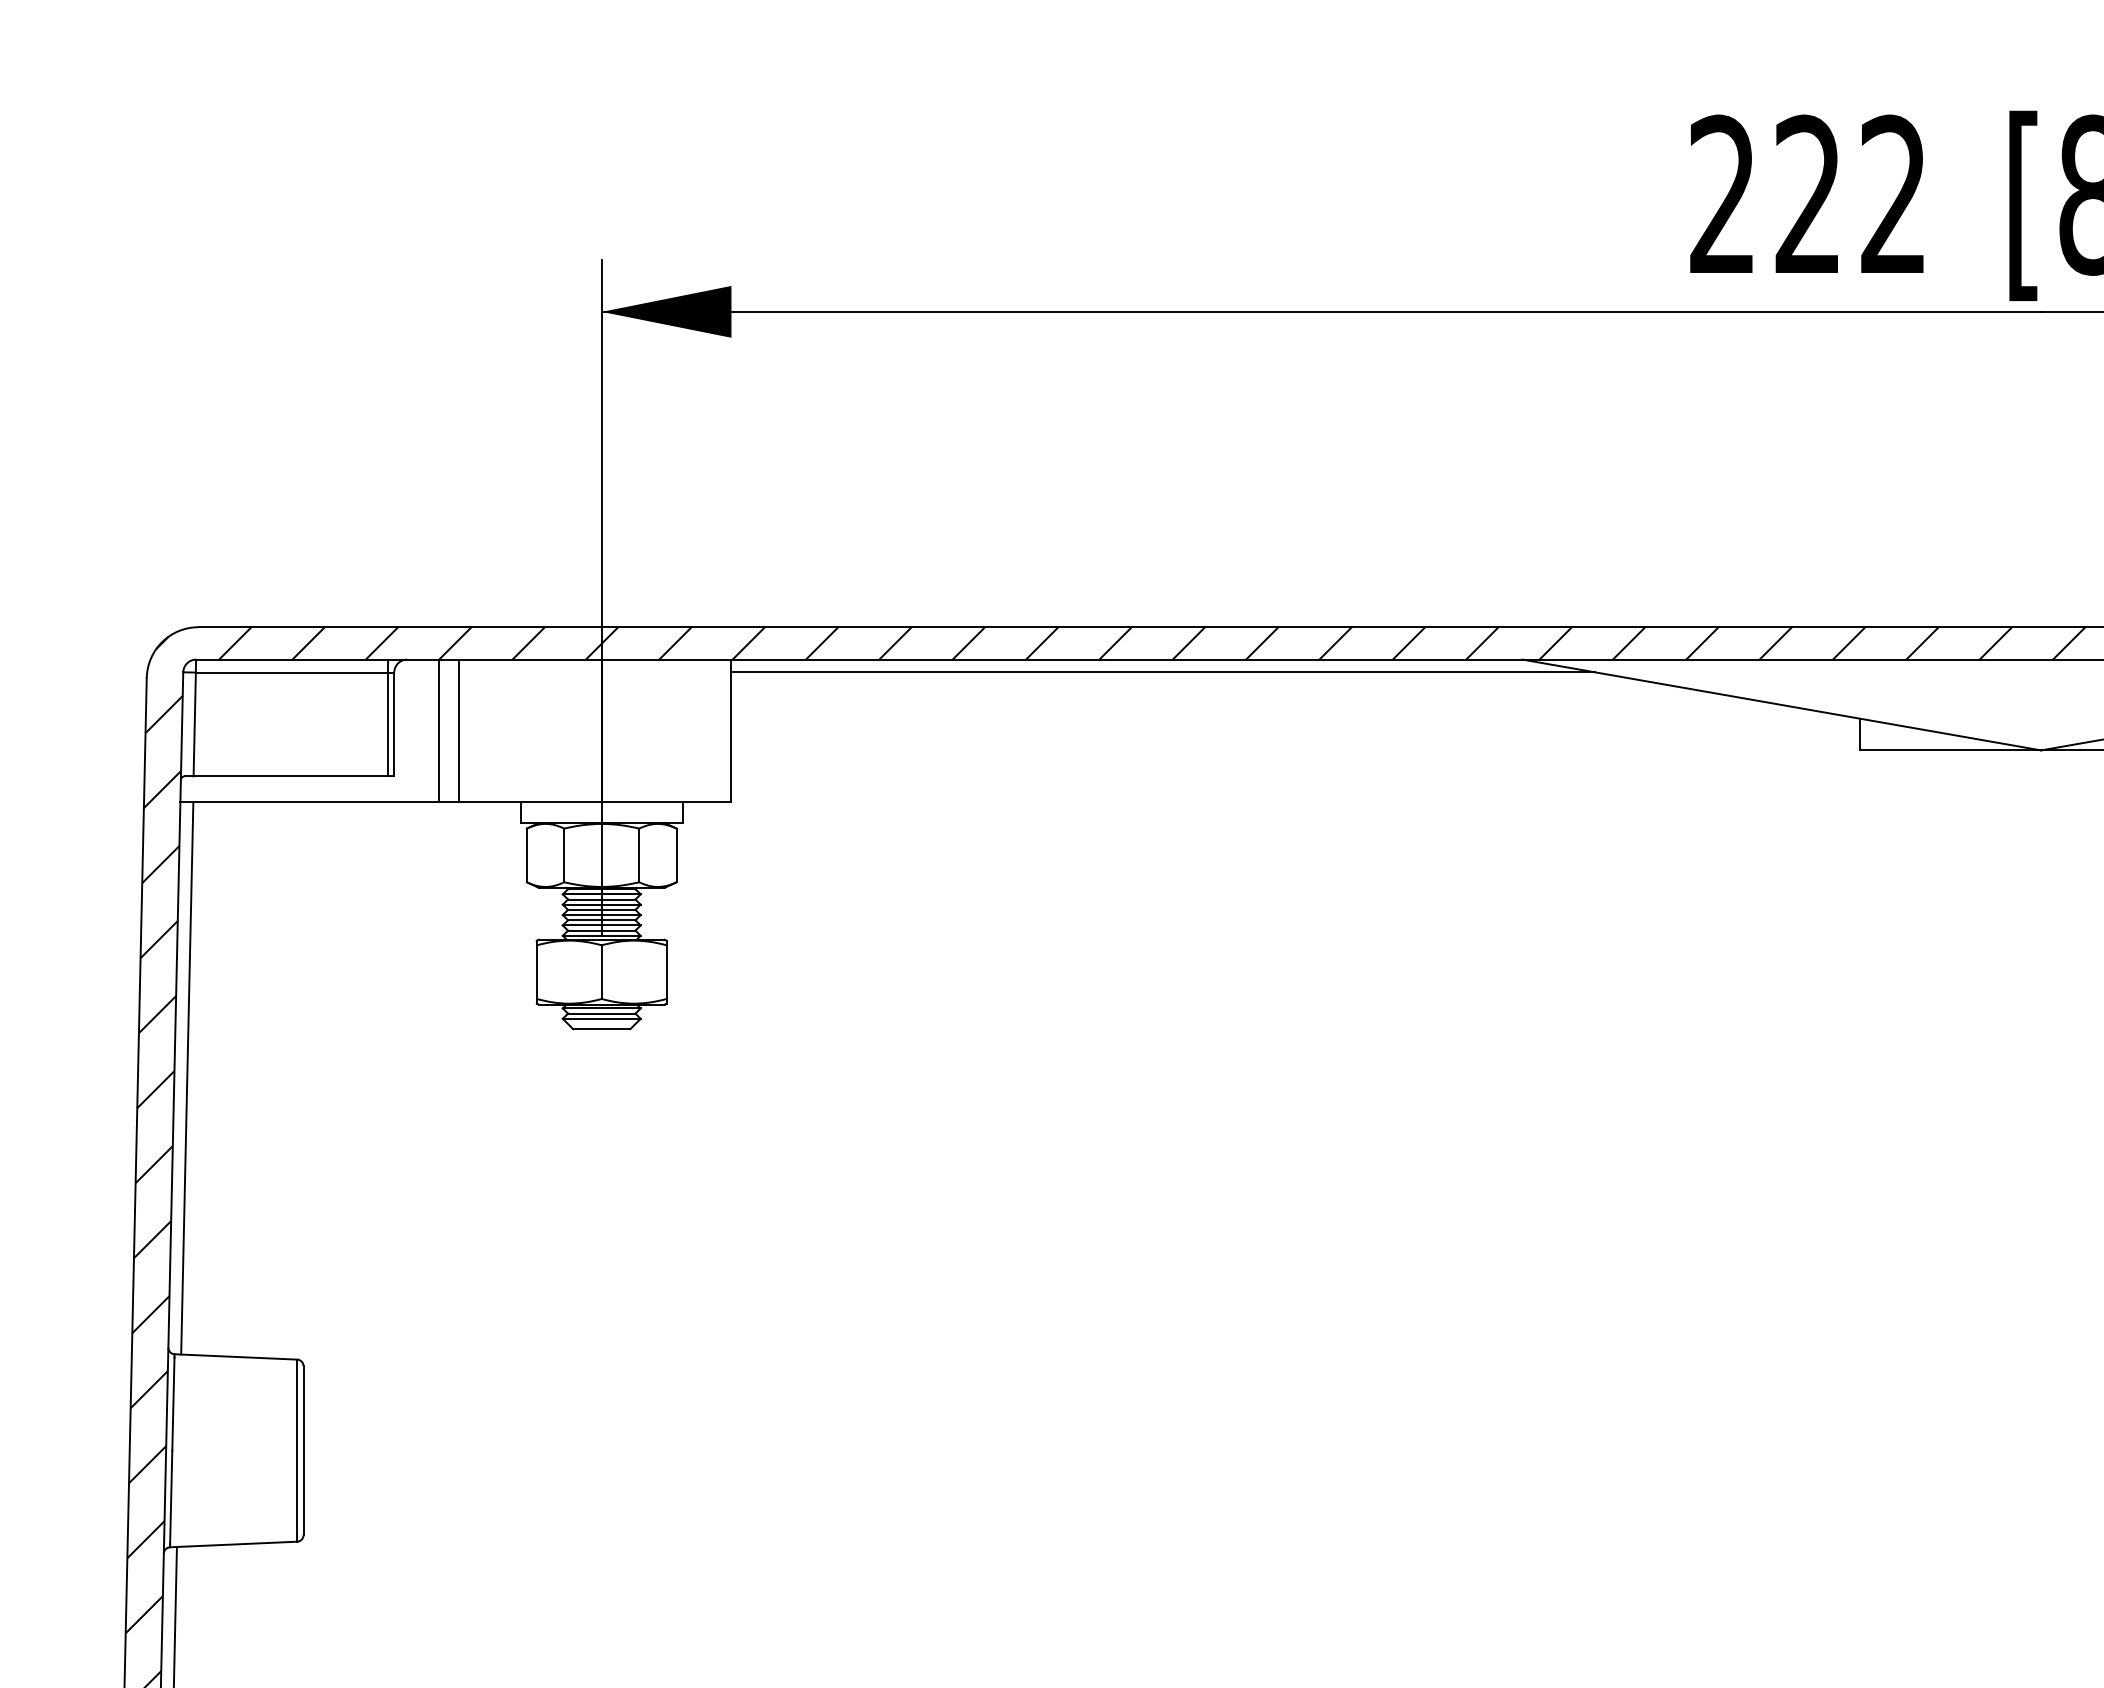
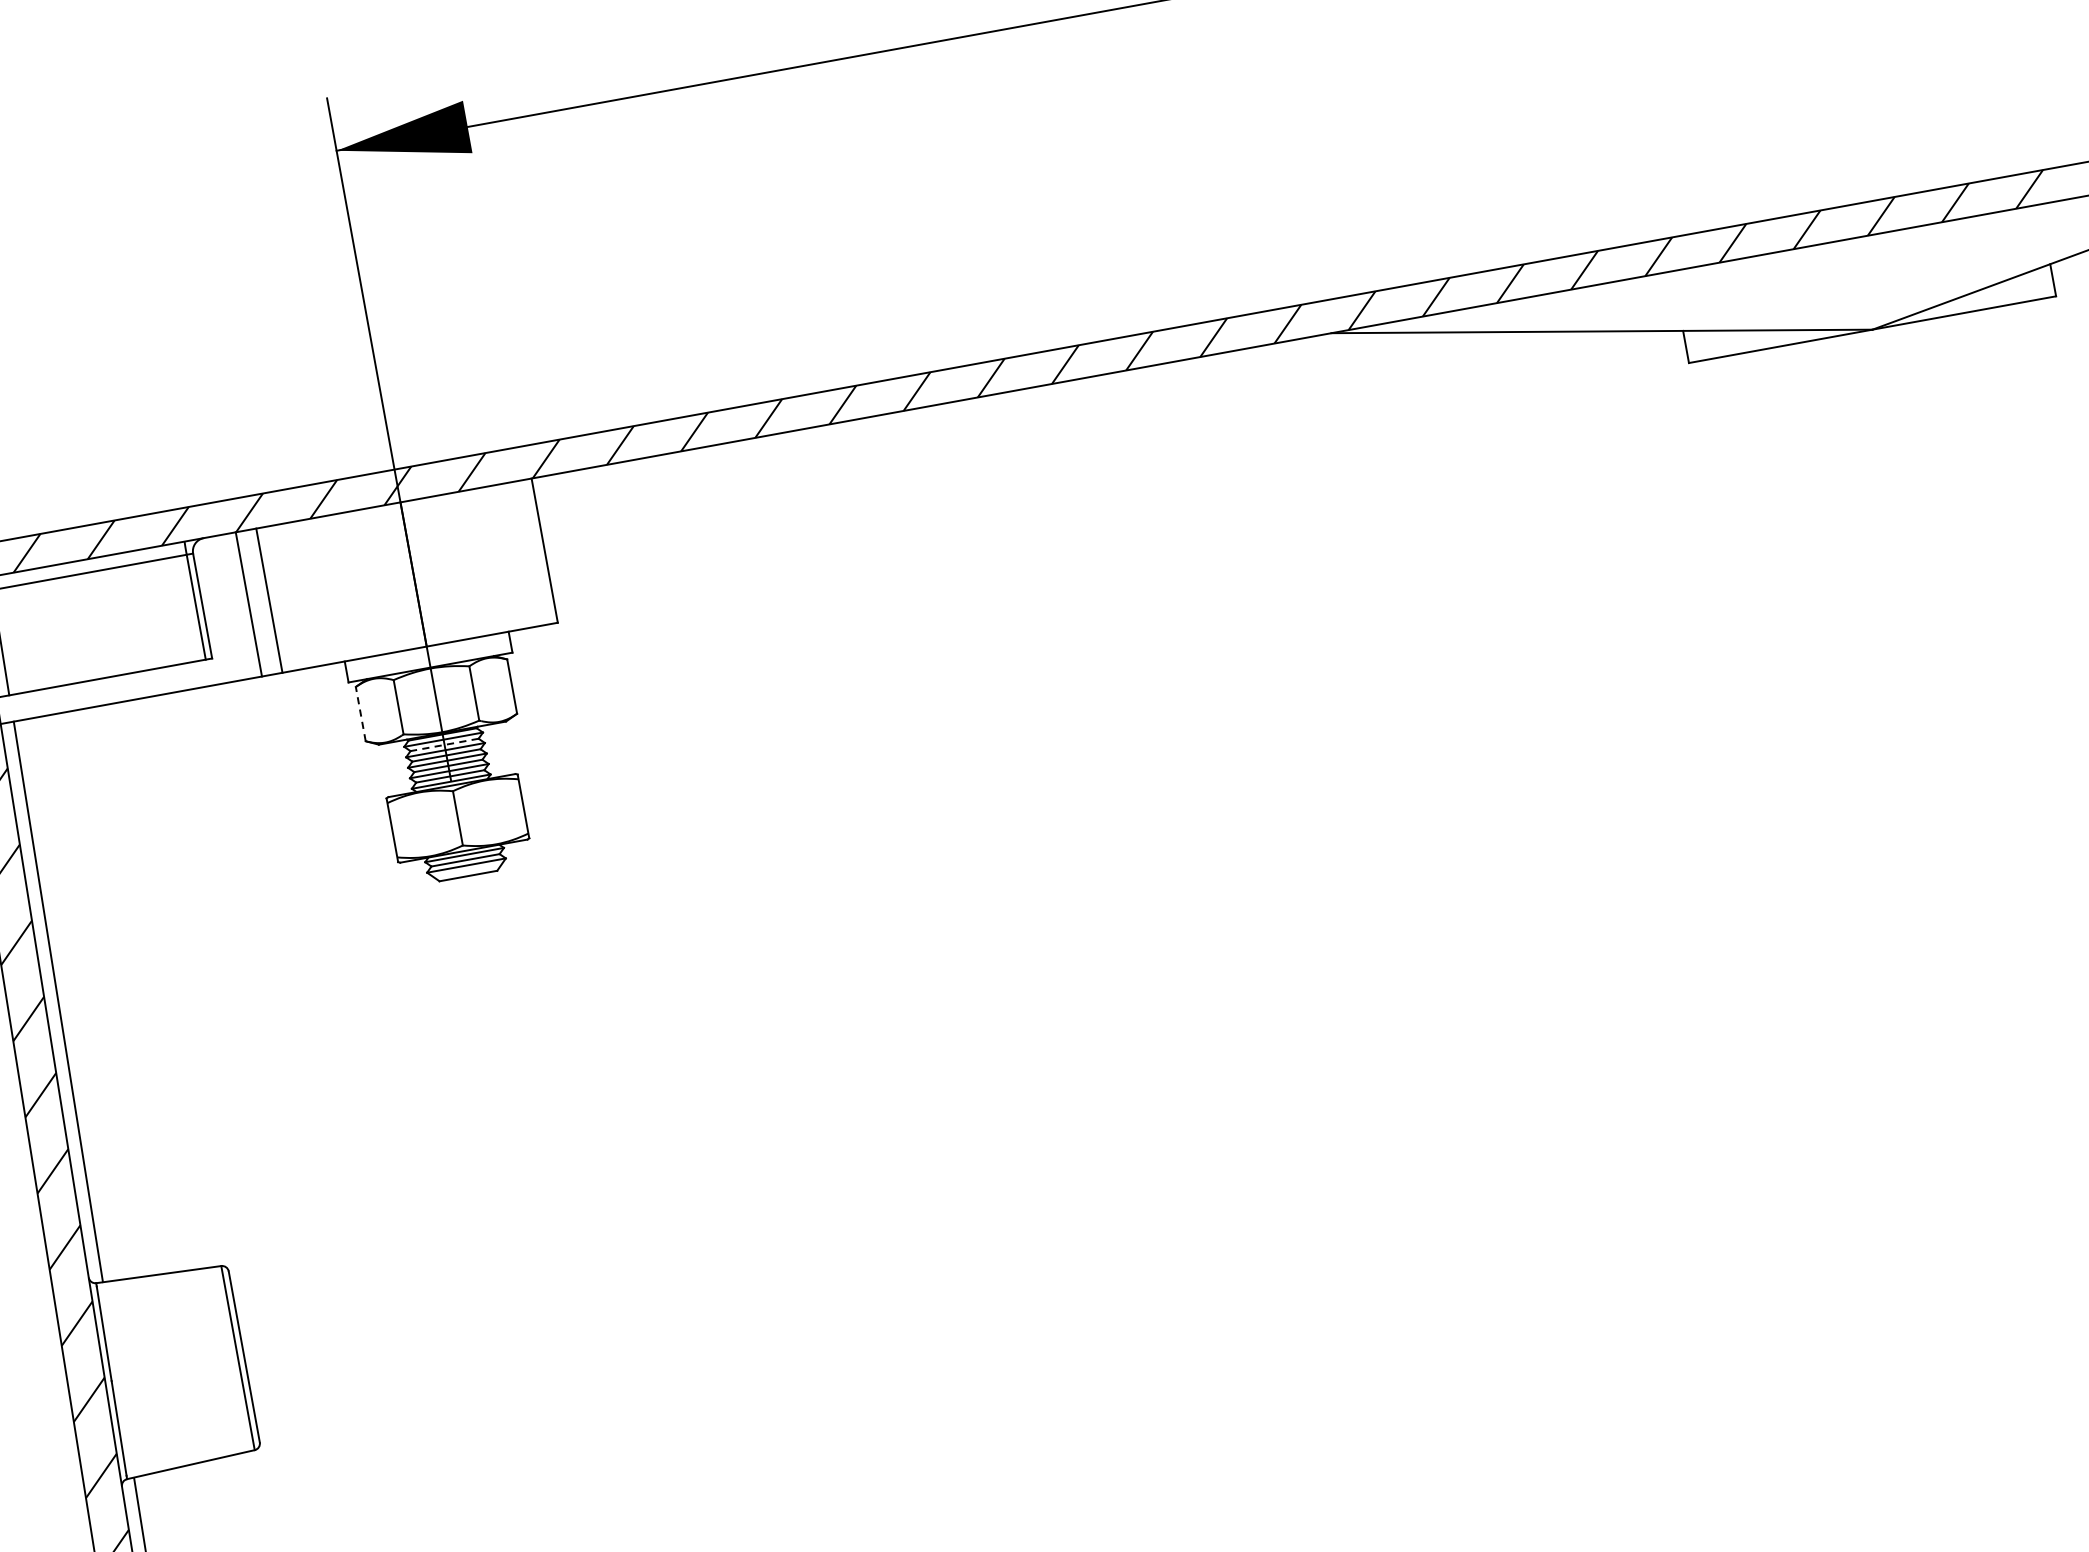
line: (1162, 672) -> (969, 412), removed
line: (526, 855) -> (360, 714), solid -> dashed
line: (601, 899) -> (444, 744), solid -> dashed

